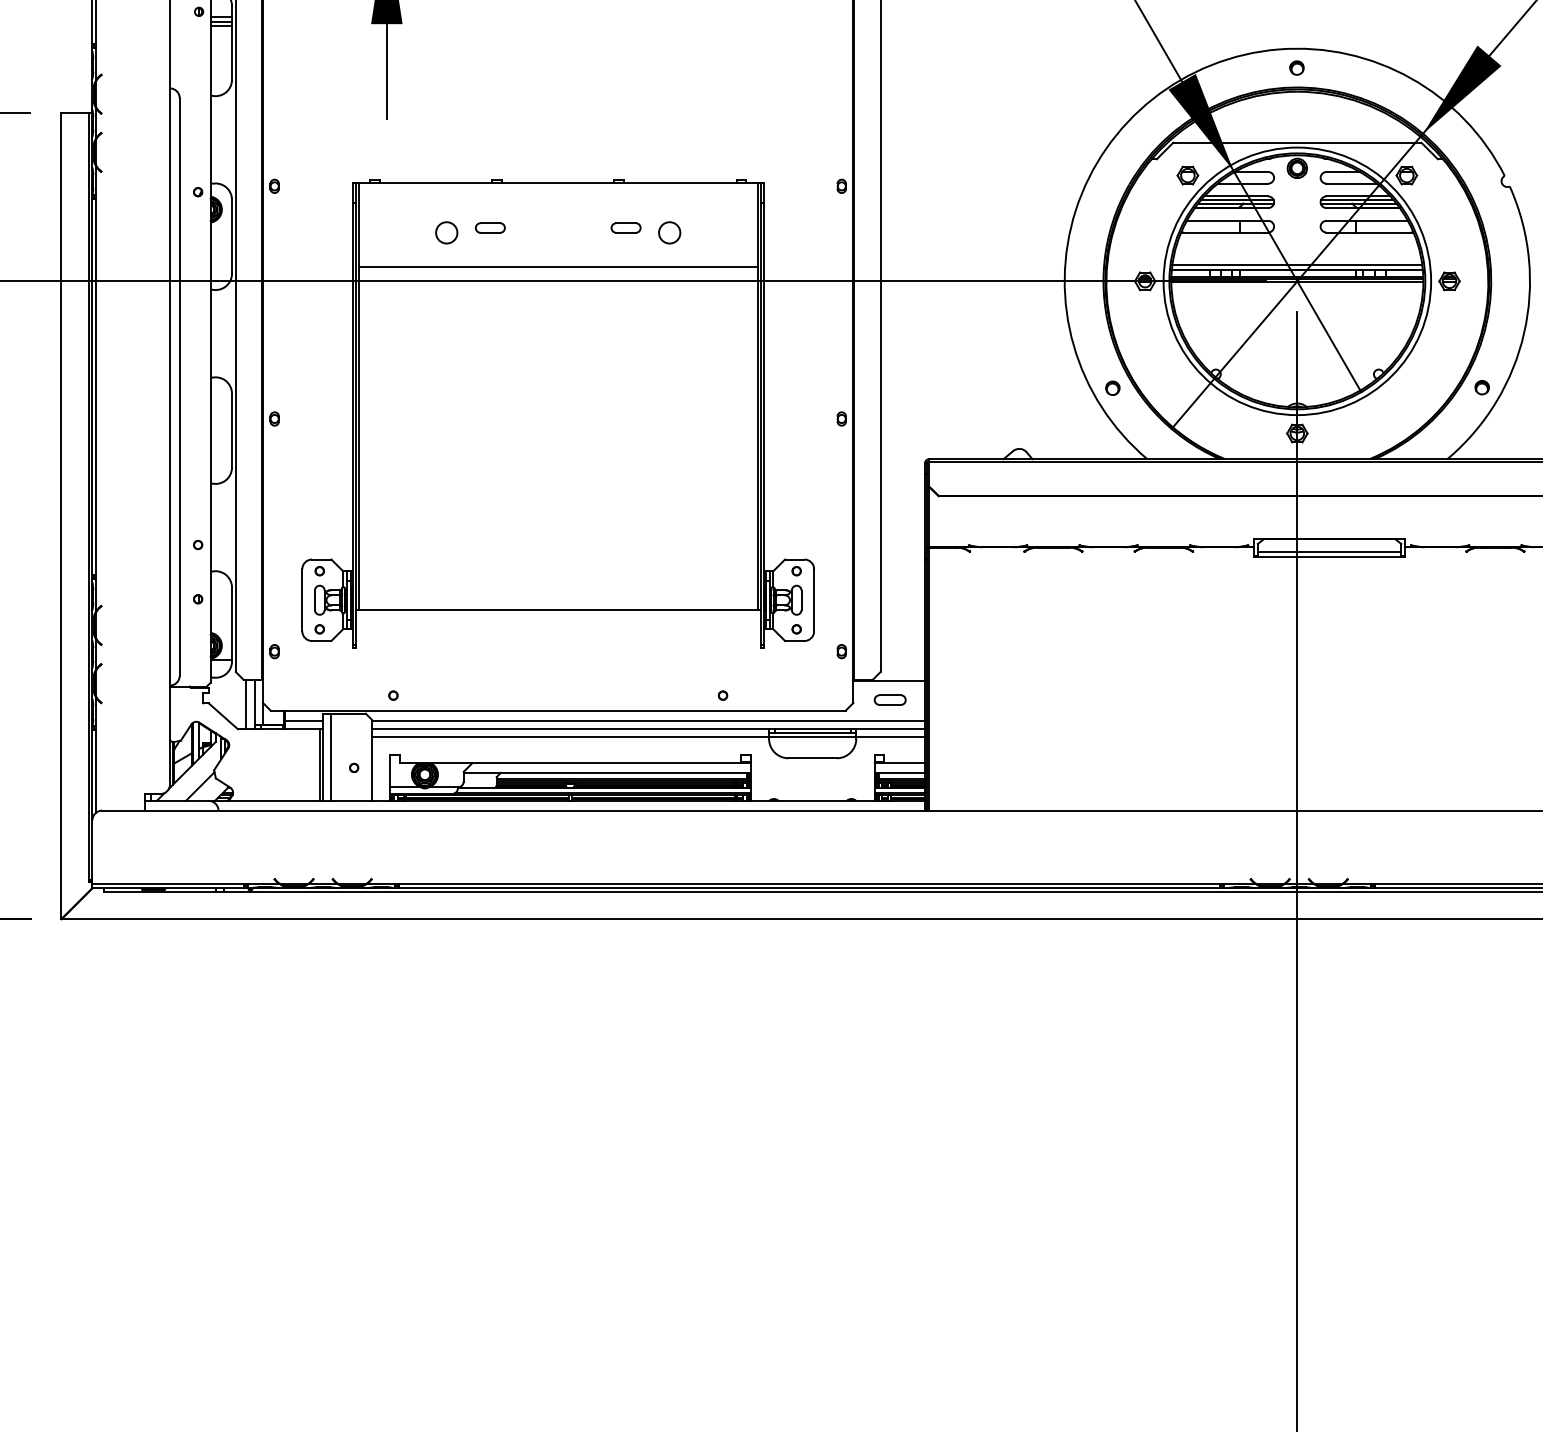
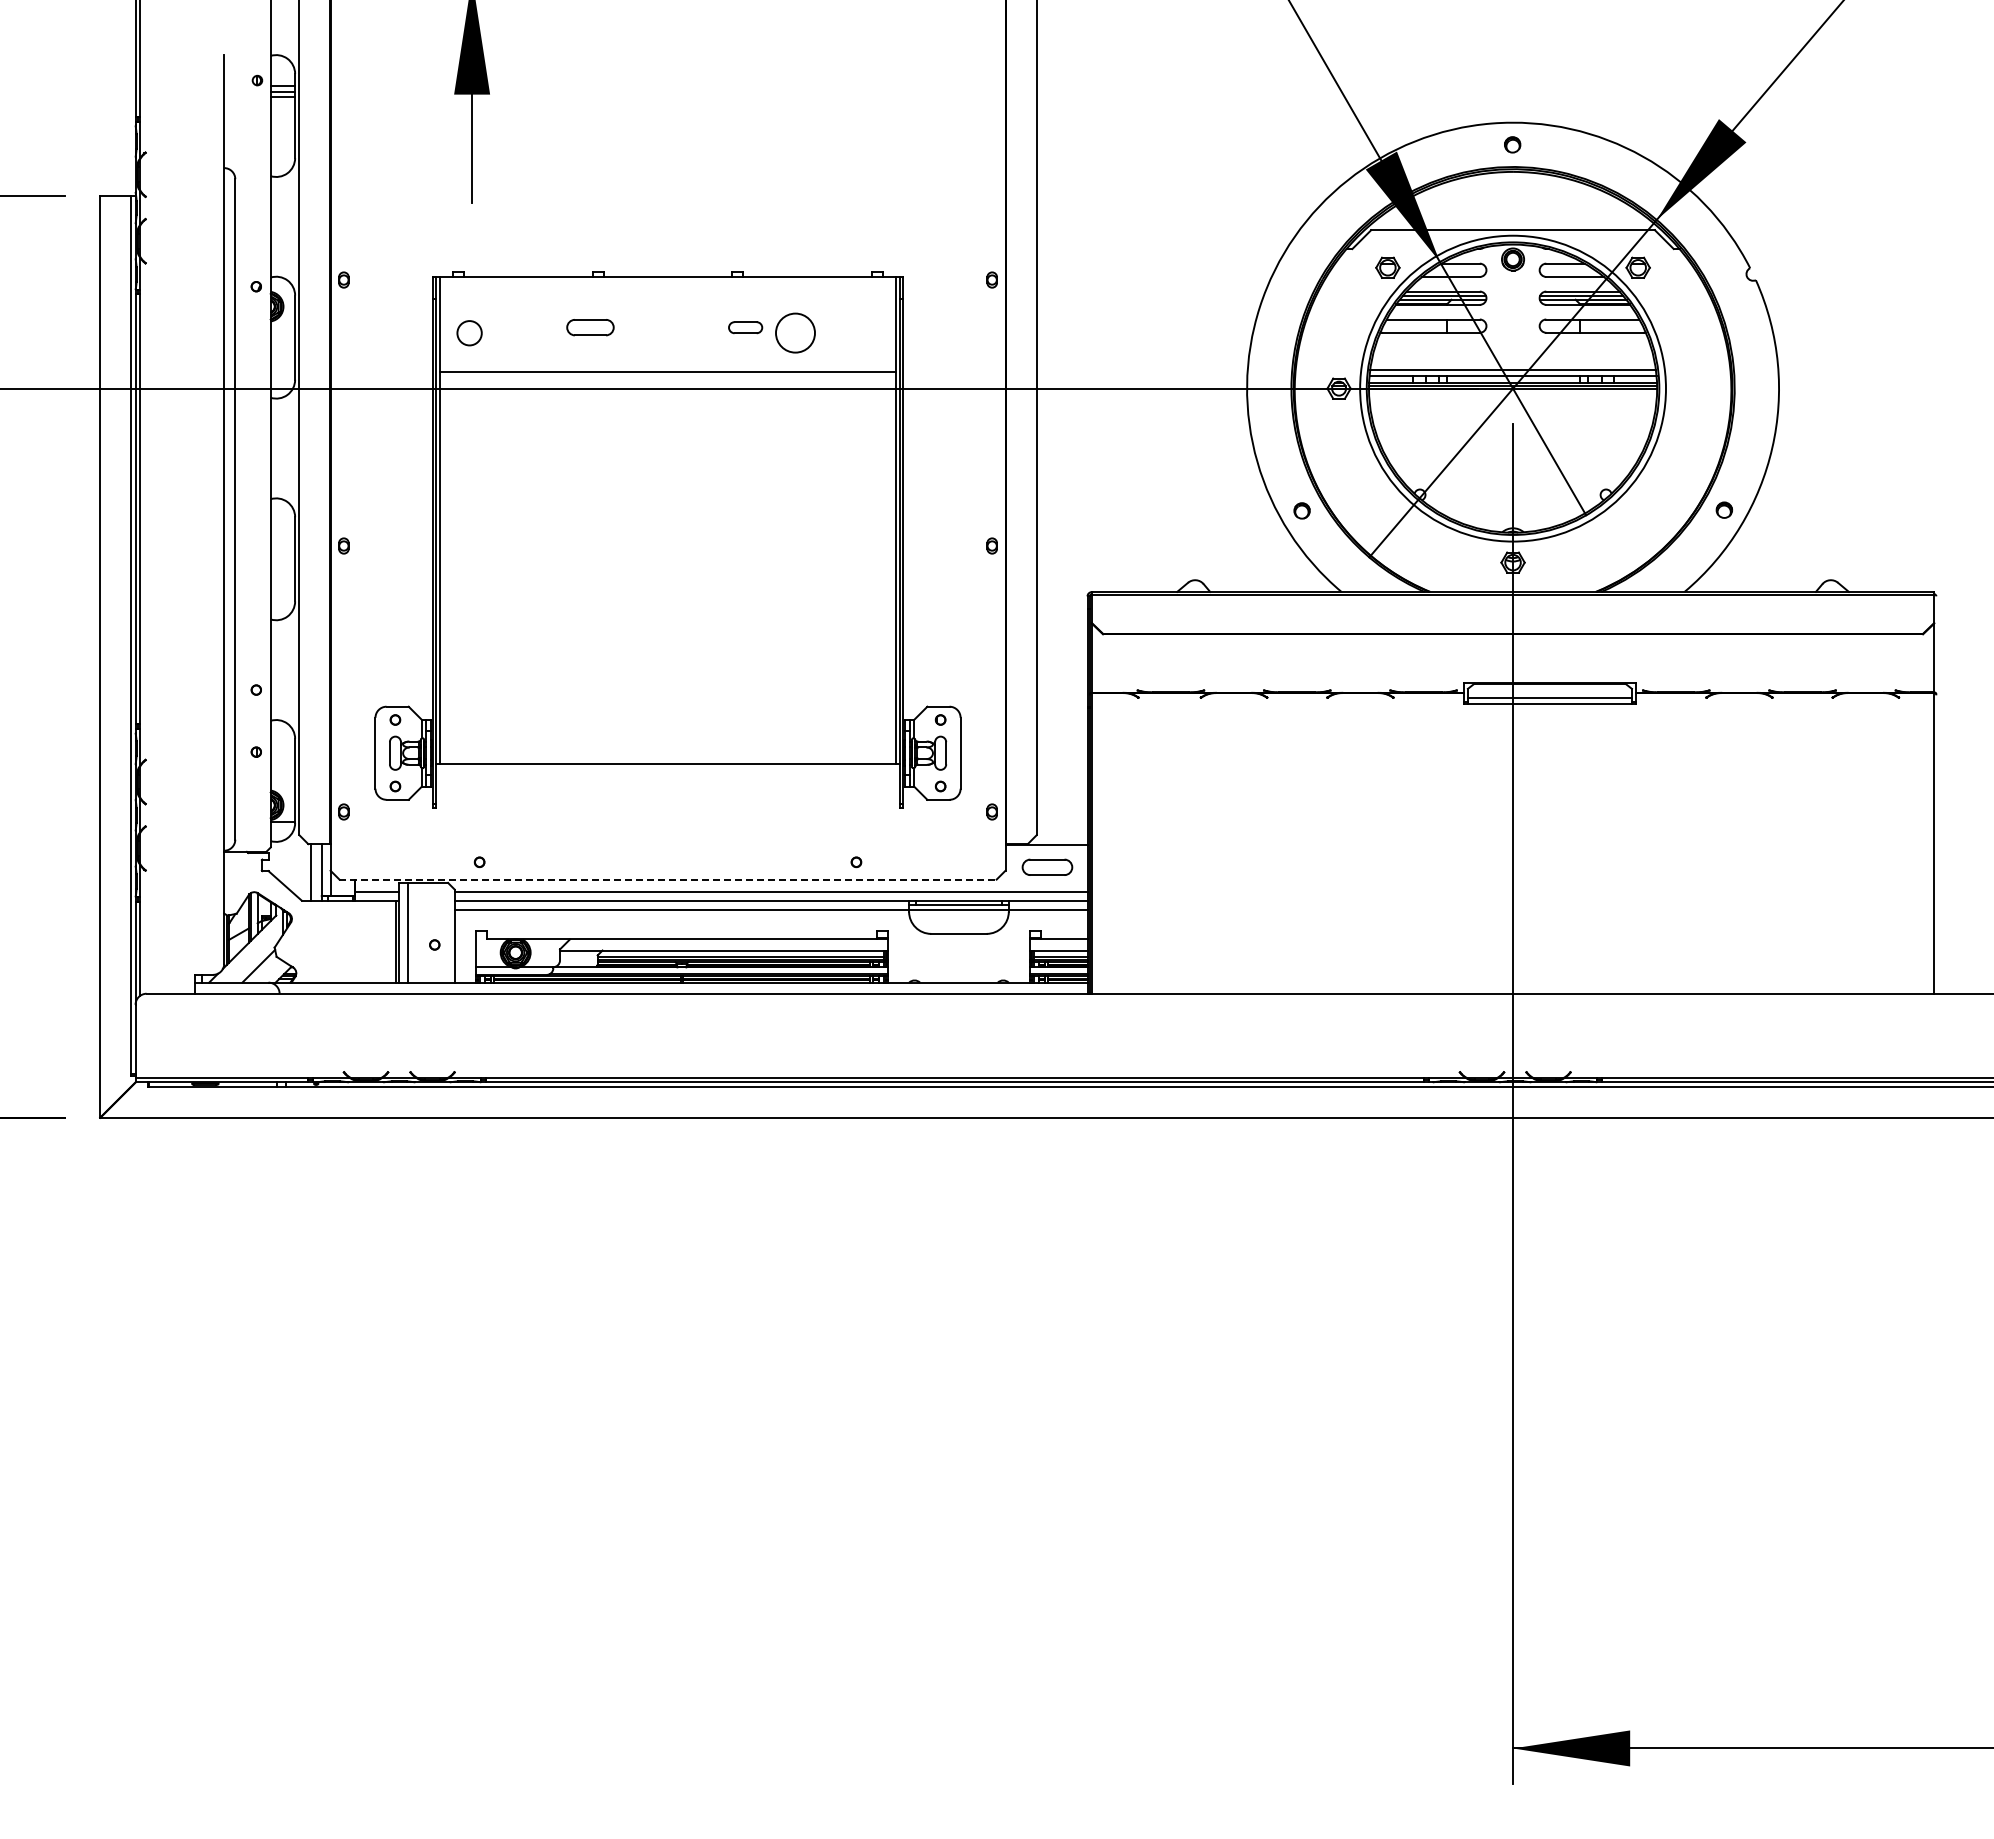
part: (490, 227) -> (590, 327), size x1.4
circle: (446, 233) -> (469, 333), moved
circle: (669, 233) -> (795, 333), size x1.6
part: (1449, 281) -> (1686, 388), removed
part: (890, 700) -> (1047, 867), size x1.4
line: (558, 710) -> (668, 879), solid -> dashed

